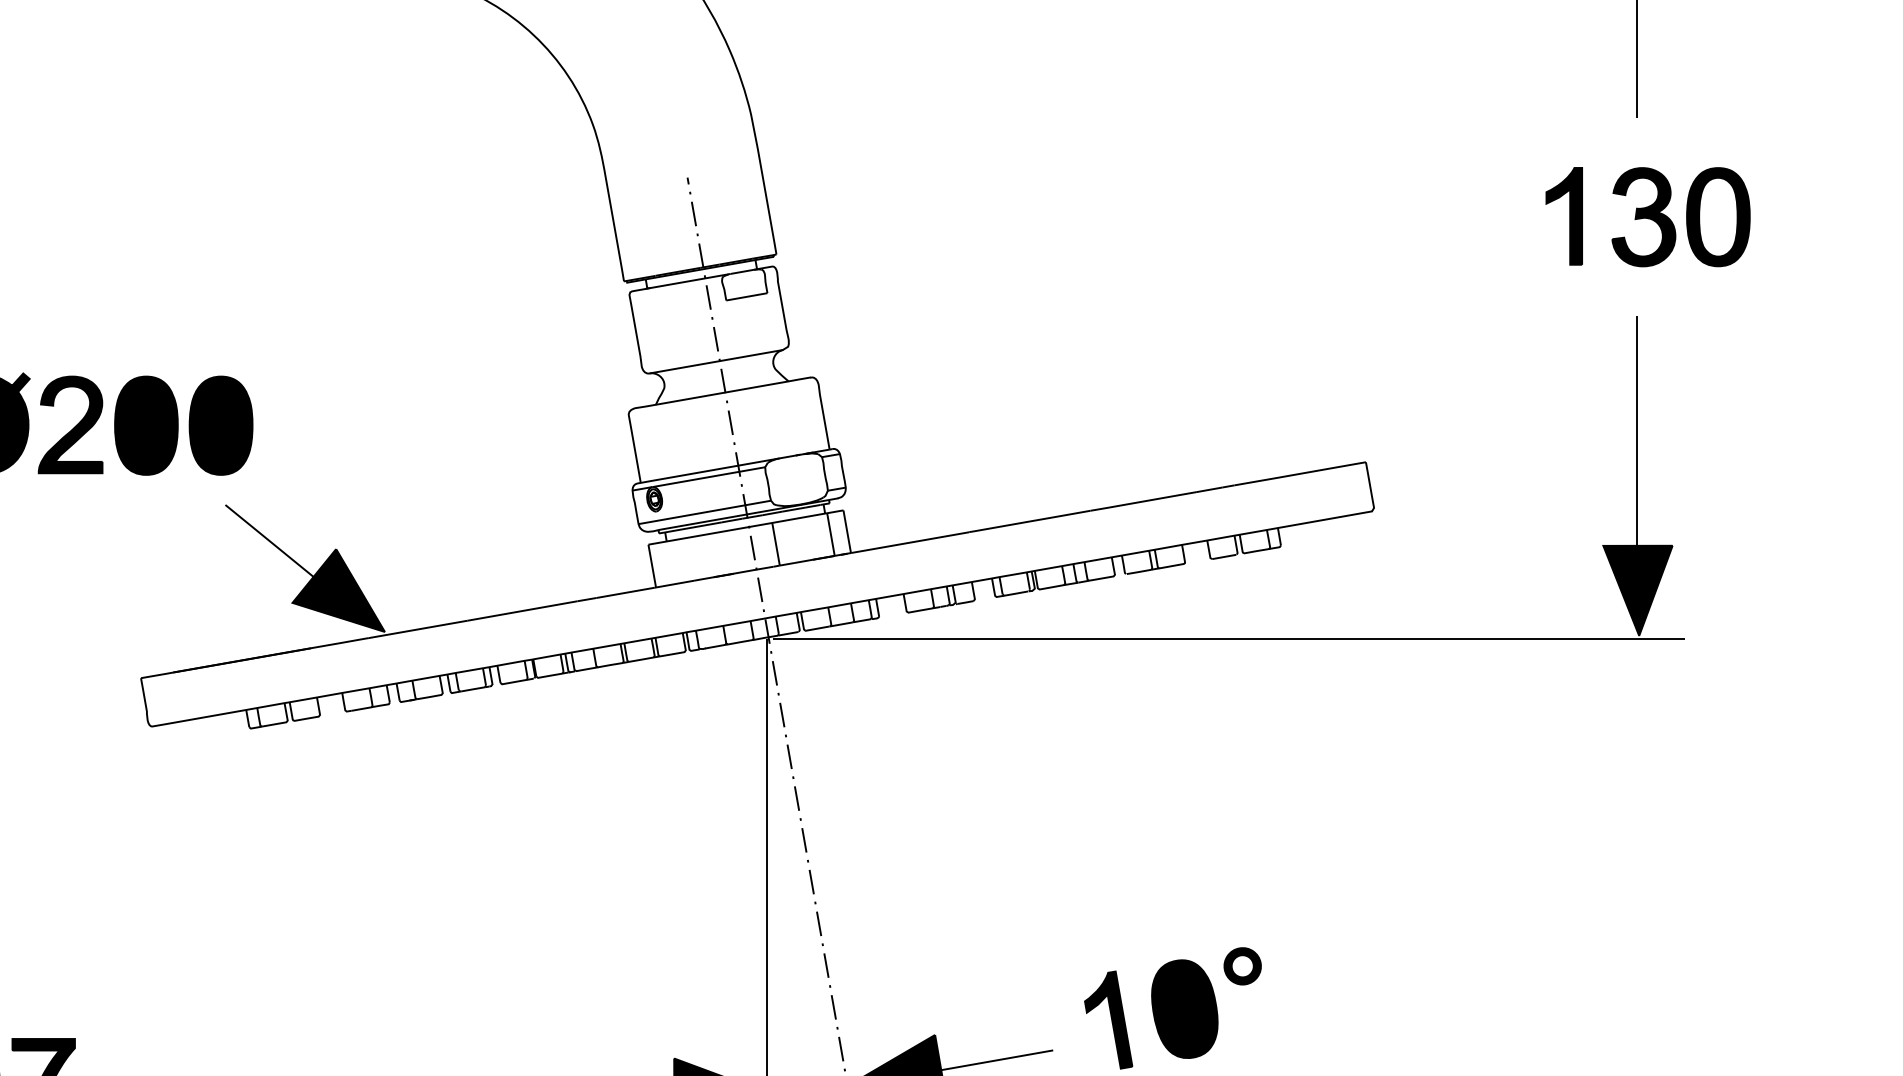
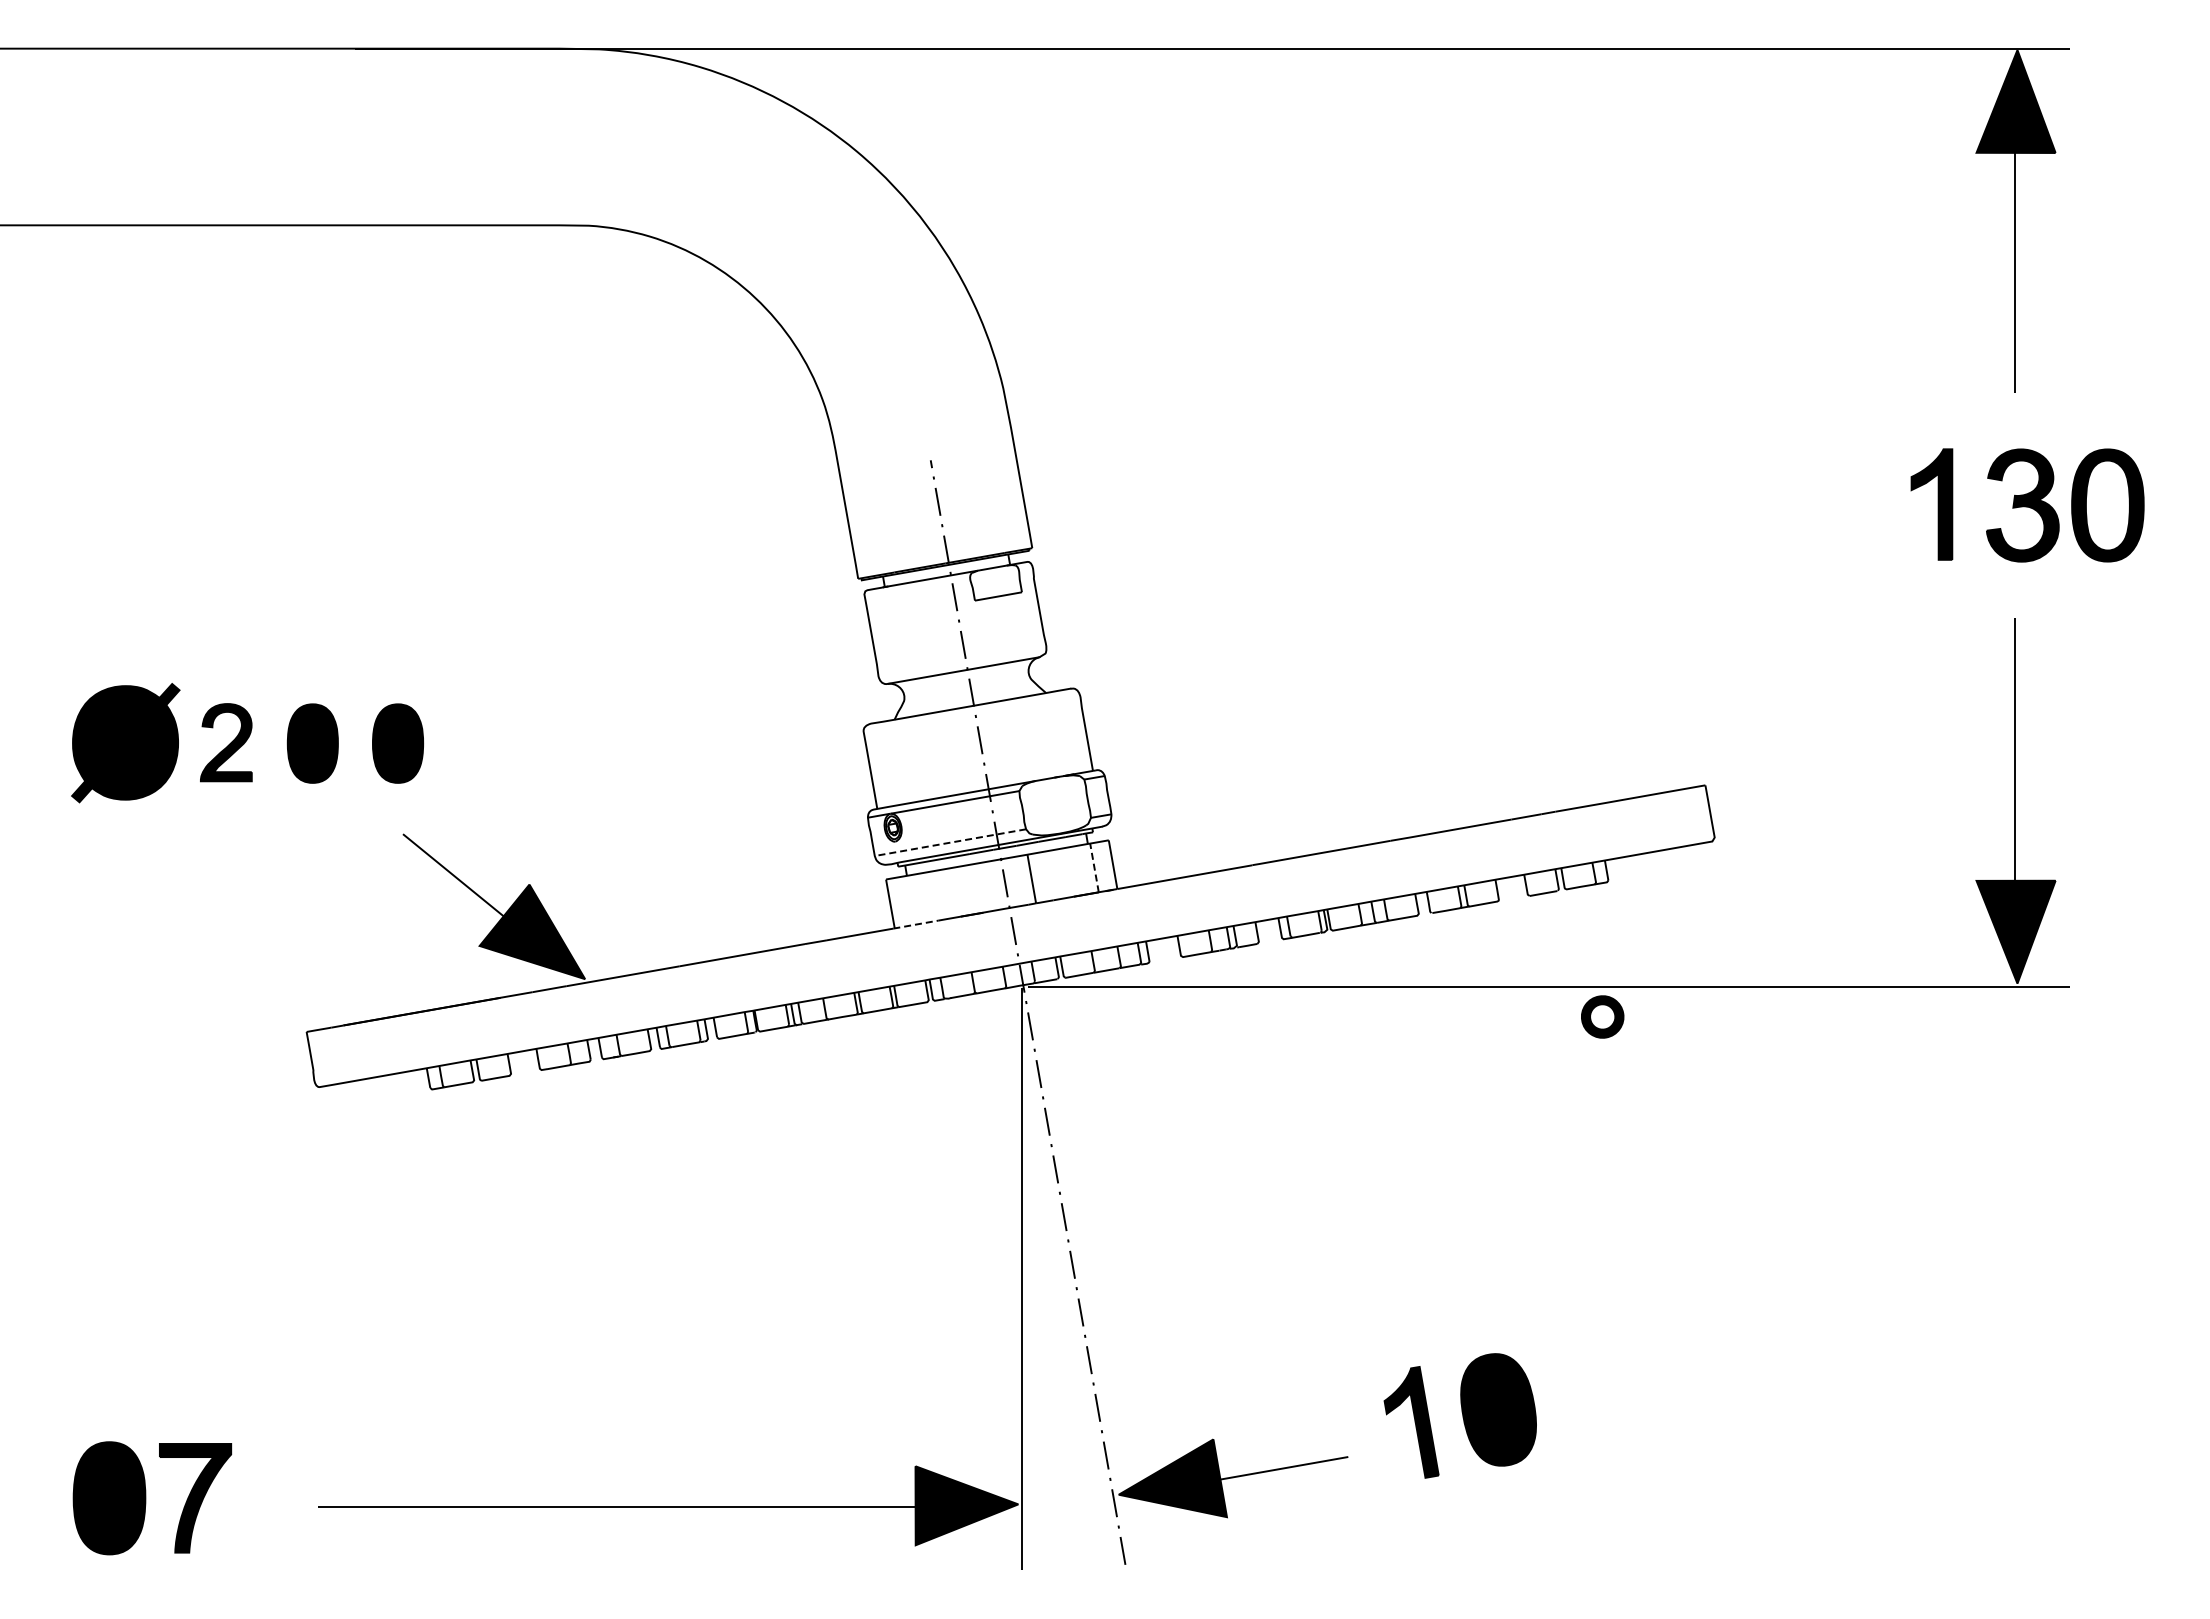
part: (70, 424) -> (226, 742), size x0.7
part: (146, 425) -> (312, 743), size x0.7
part: (220, 425) -> (397, 743), size x0.7
line: (704, 512) -> (950, 842), solid -> dashed
line: (830, 534) -> (1094, 867), solid -> dashed
line: (674, 584) -> (915, 924), solid -> dashed
part: (1242, 965) -> (1602, 1016), moved

